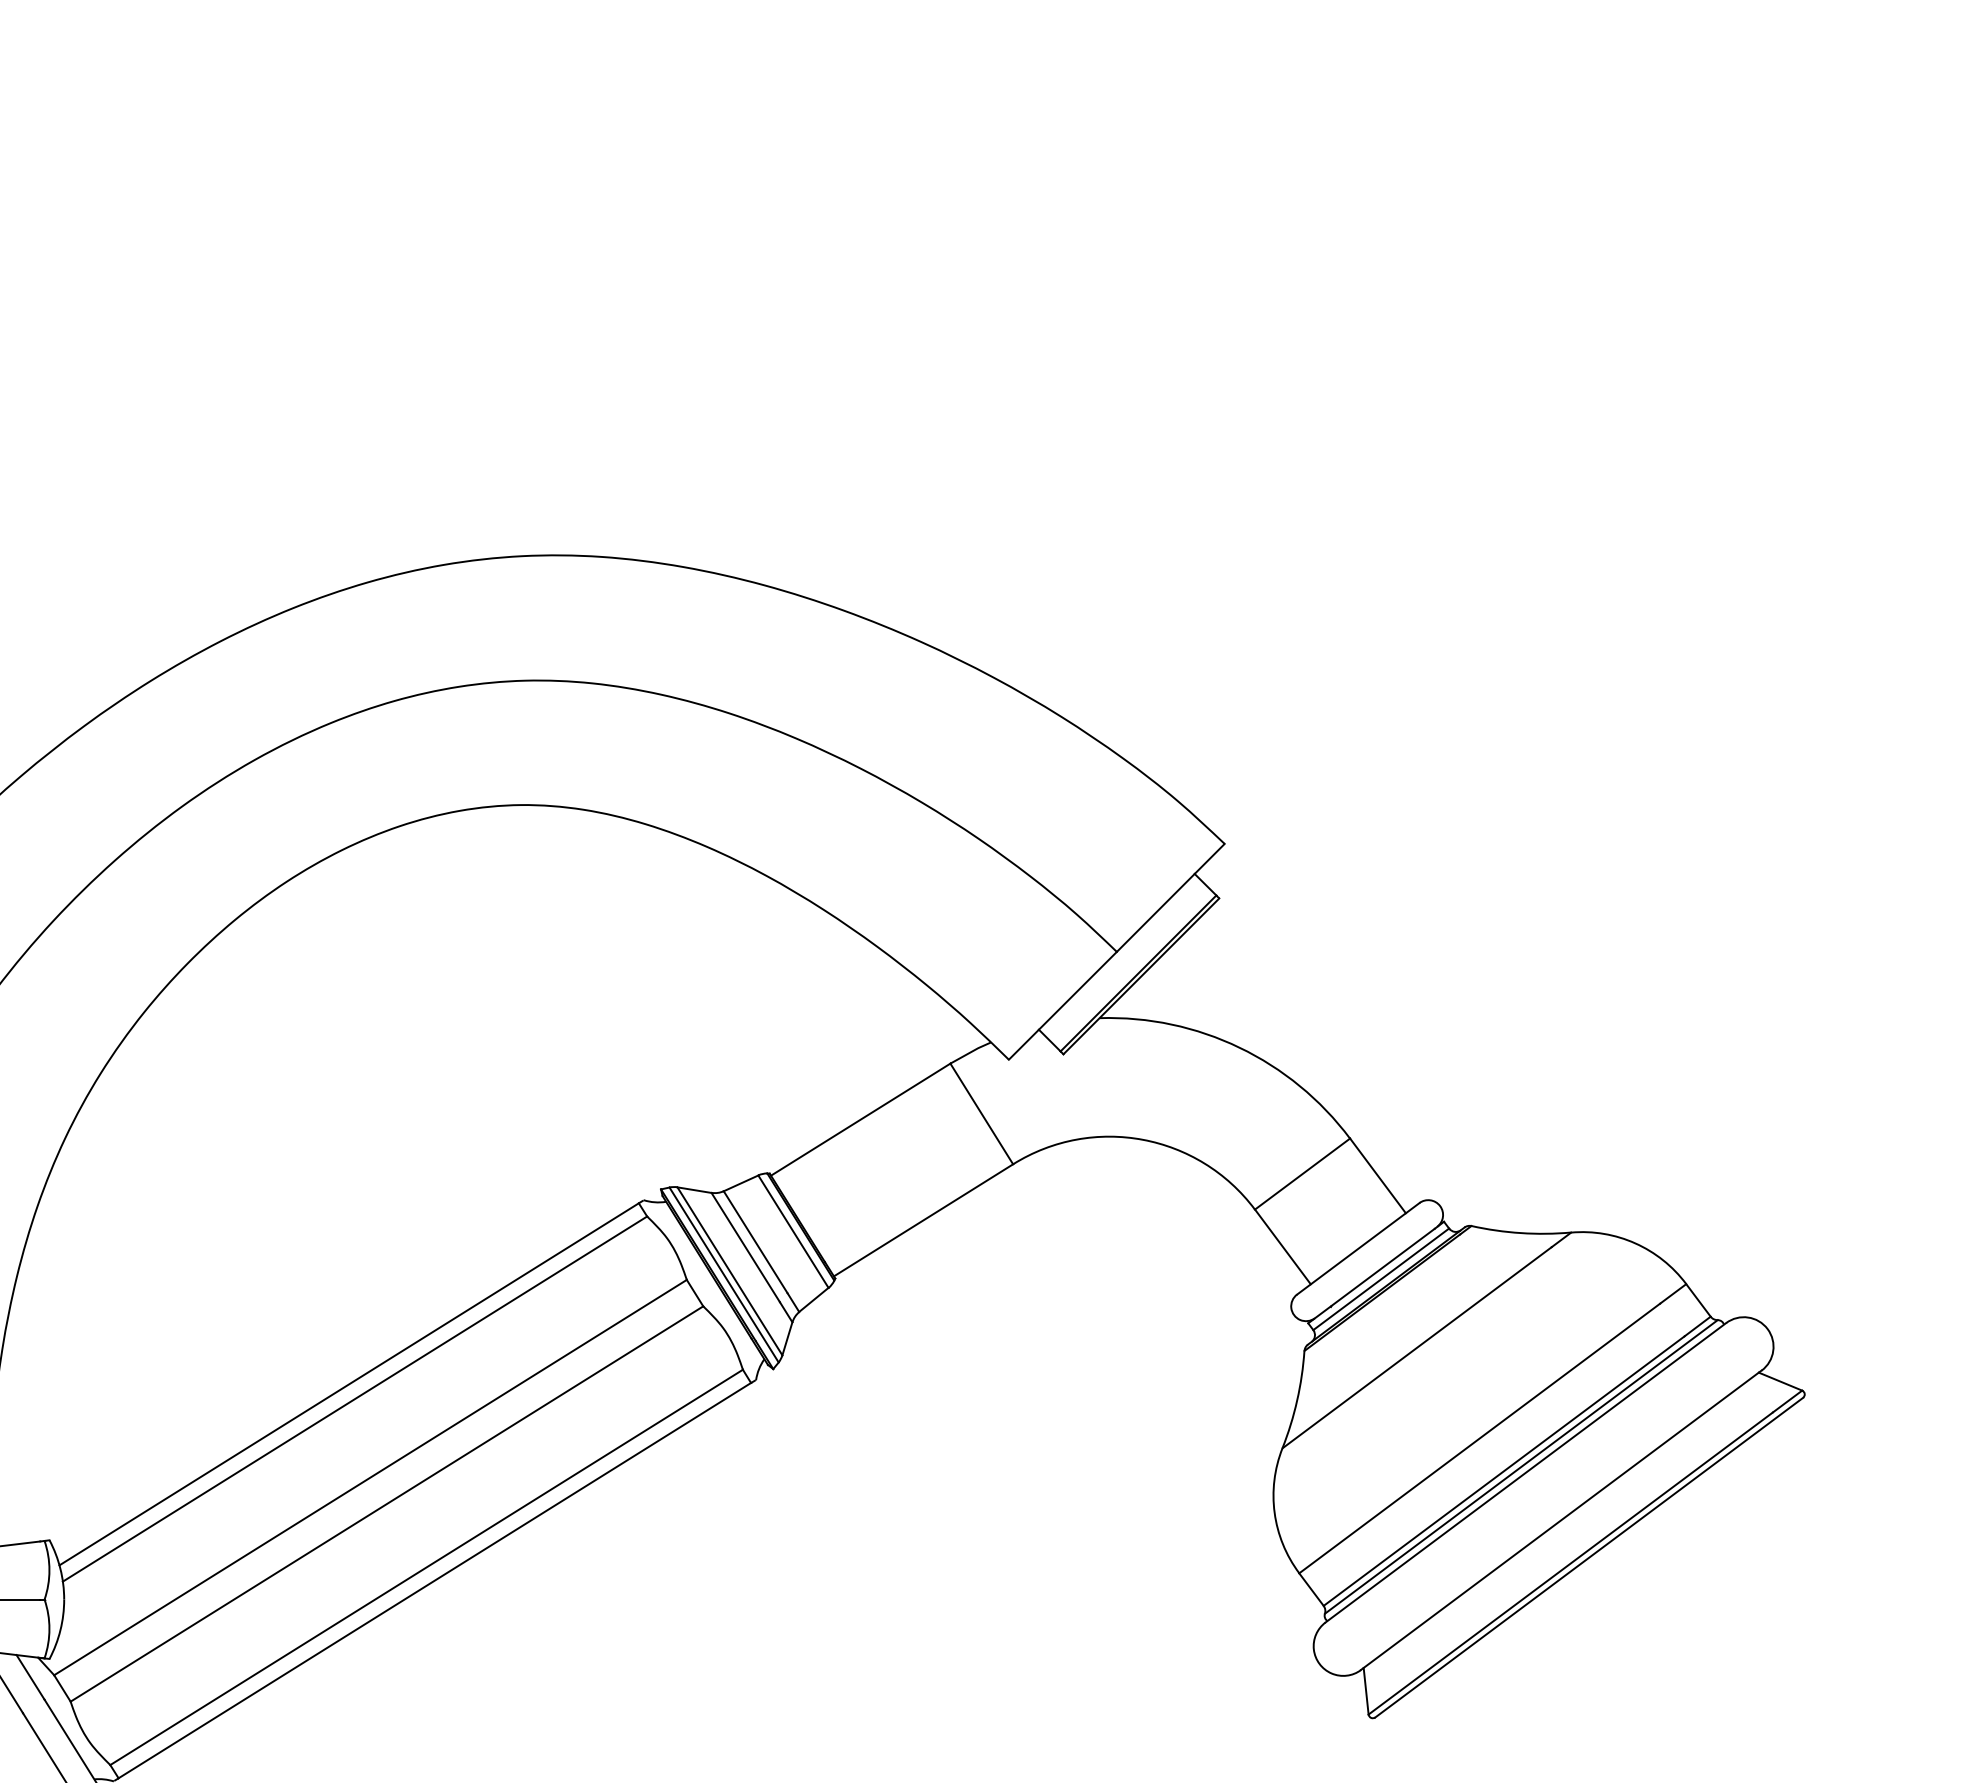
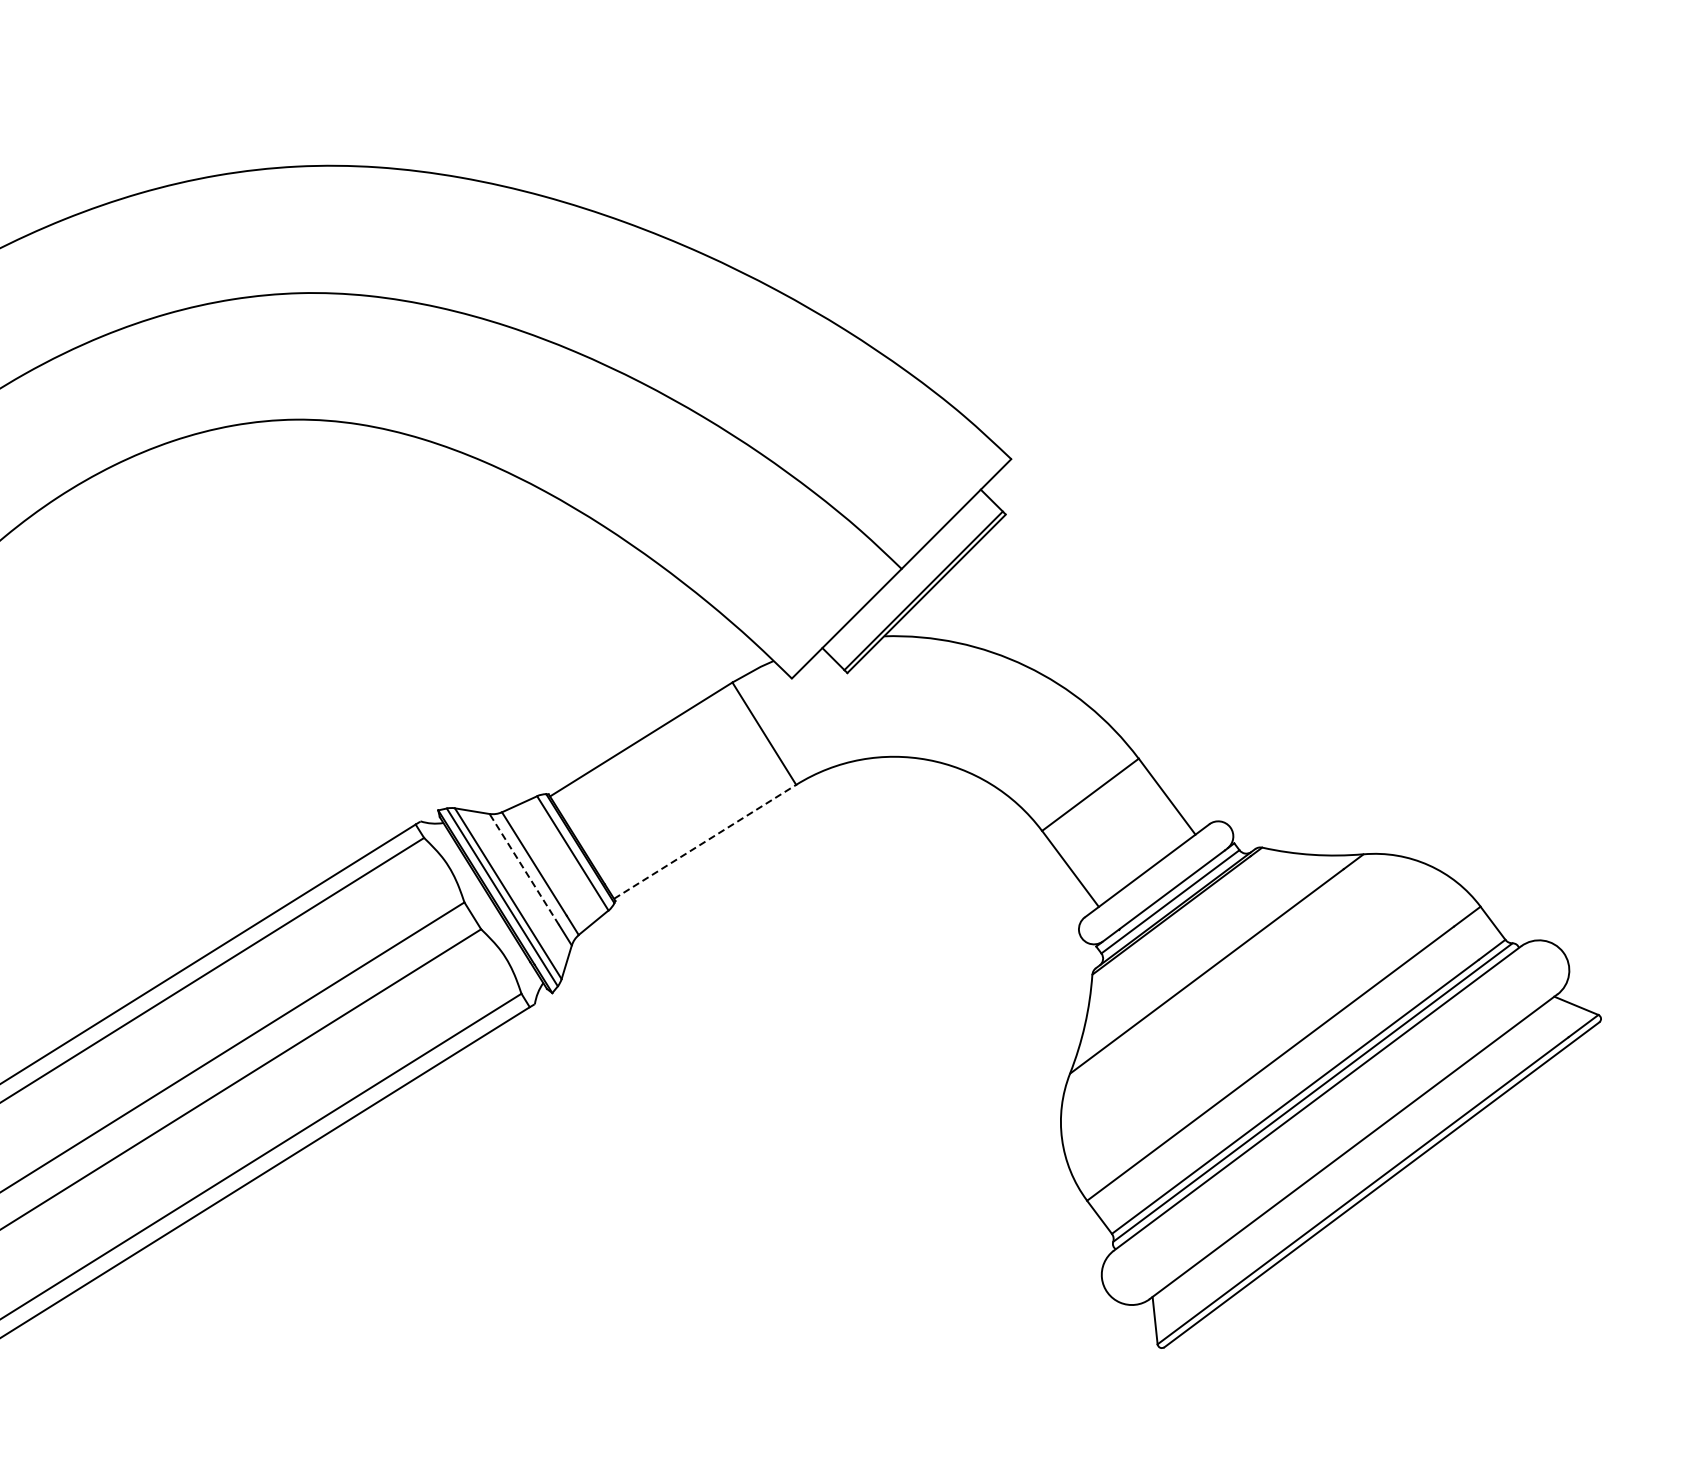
line: (923, 1220) -> (705, 842), solid -> dashed
line: (745, 1247) -> (524, 869), solid -> dashed

